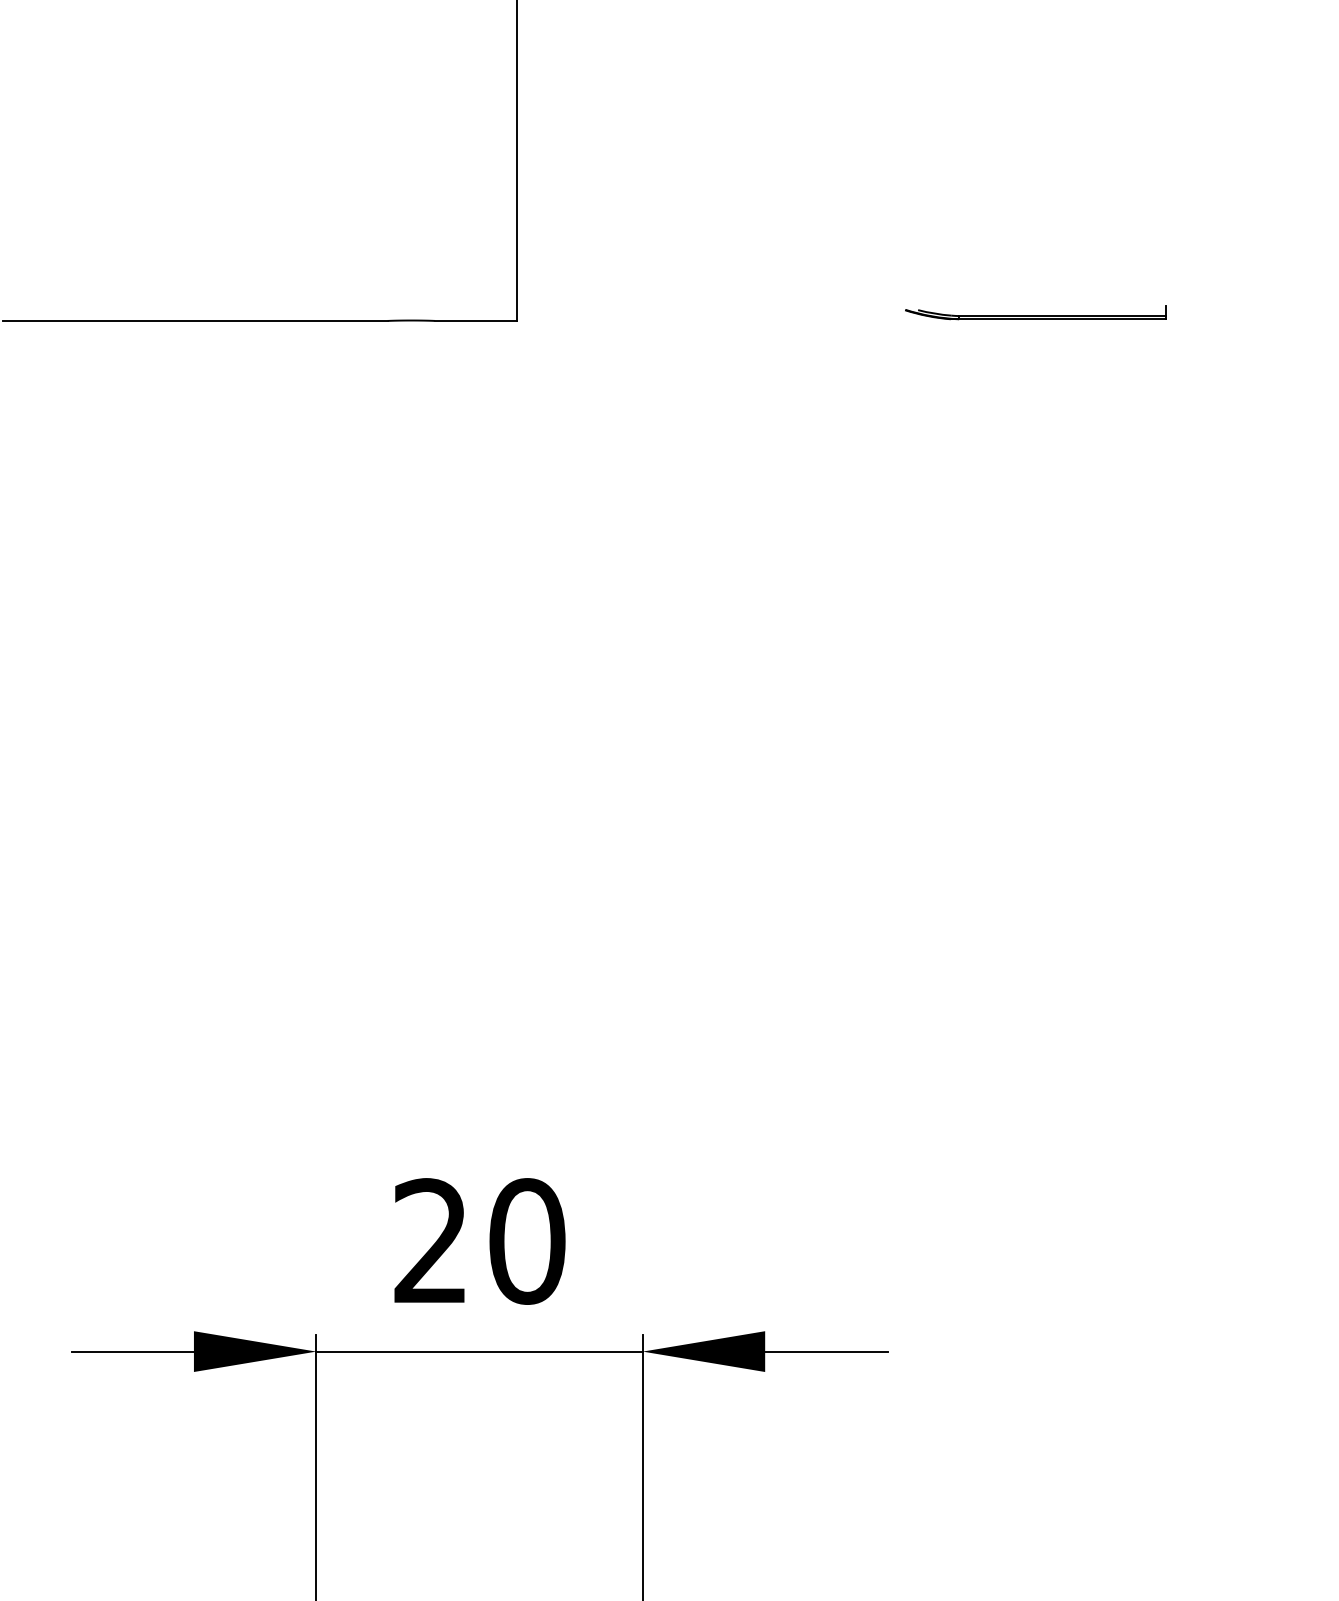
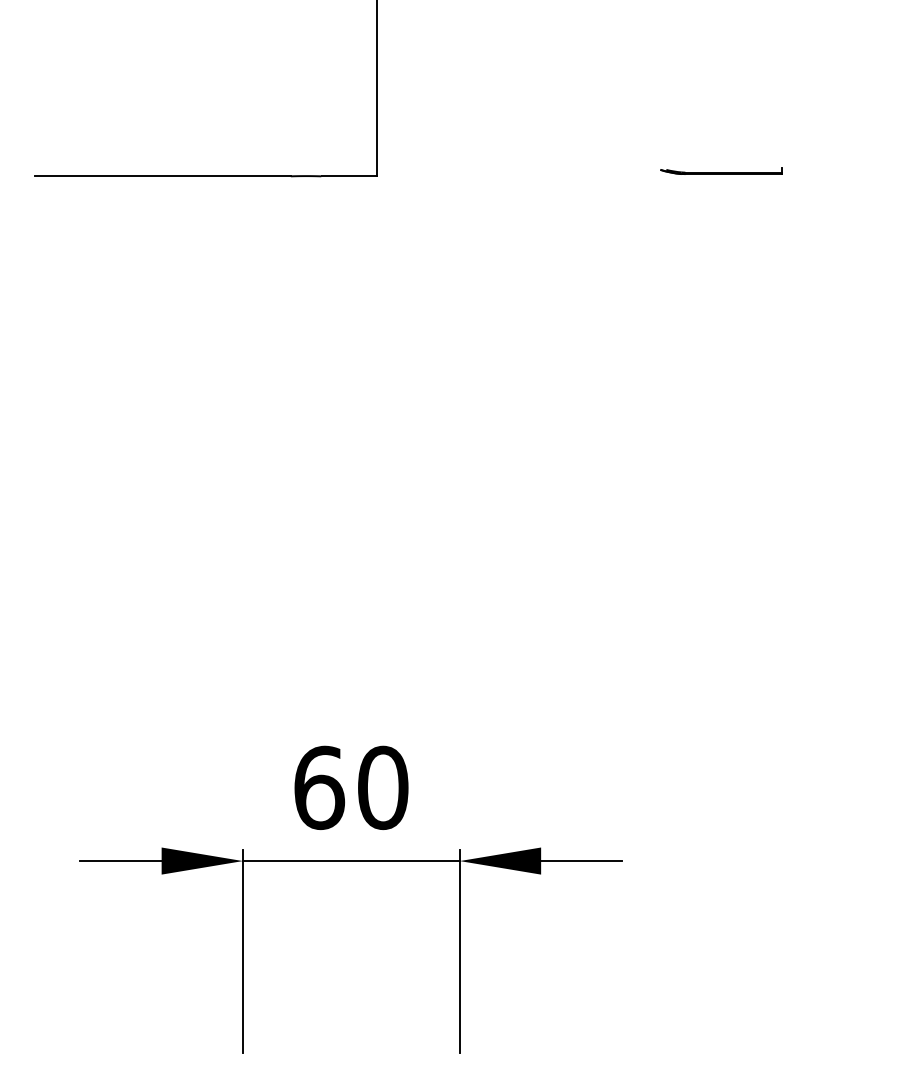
part: (1036, 313) -> (721, 171), size x0.7
text: (431, 1240) -> (319, 787), 20 -> 60

